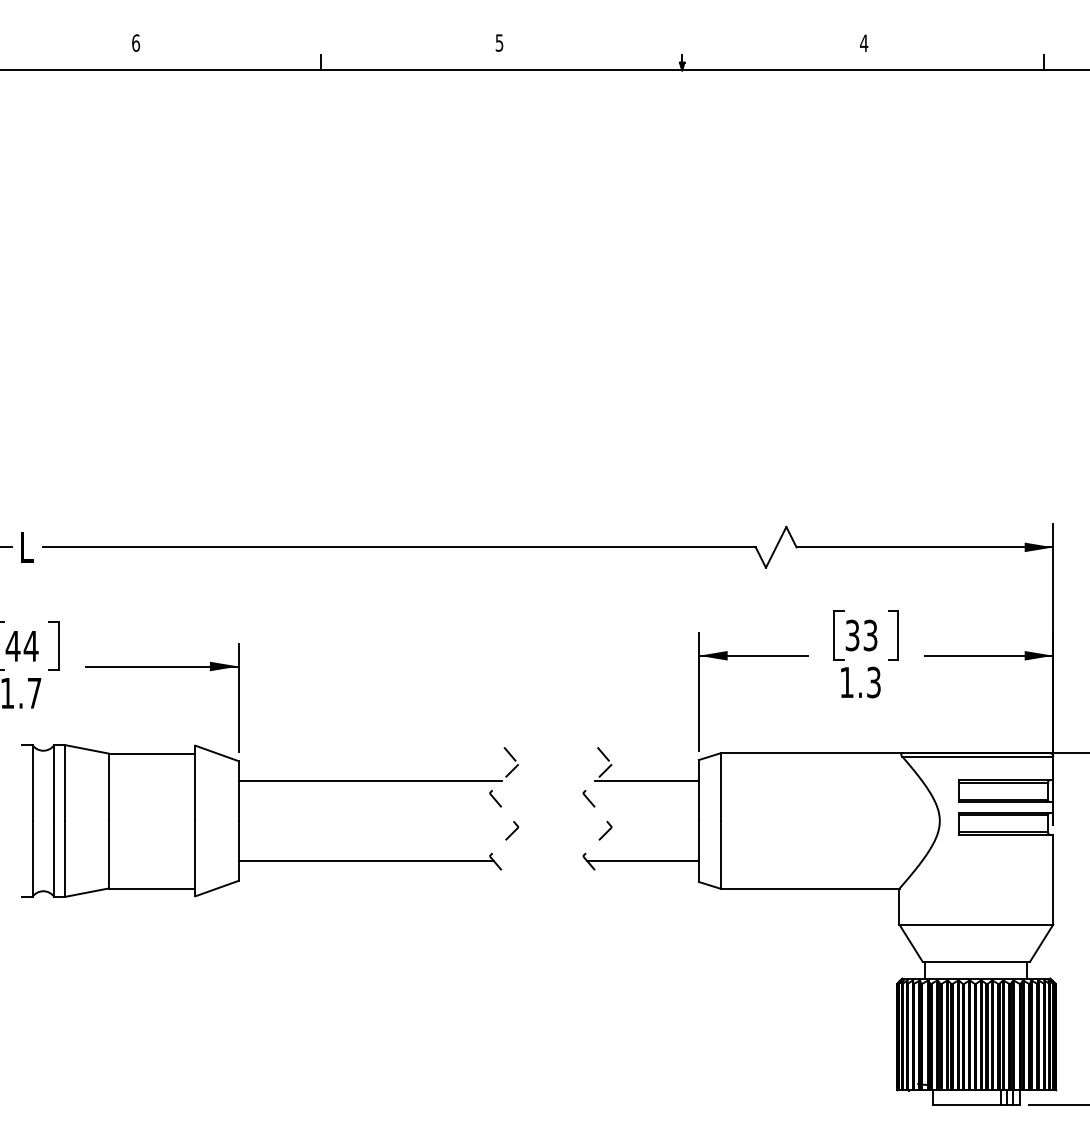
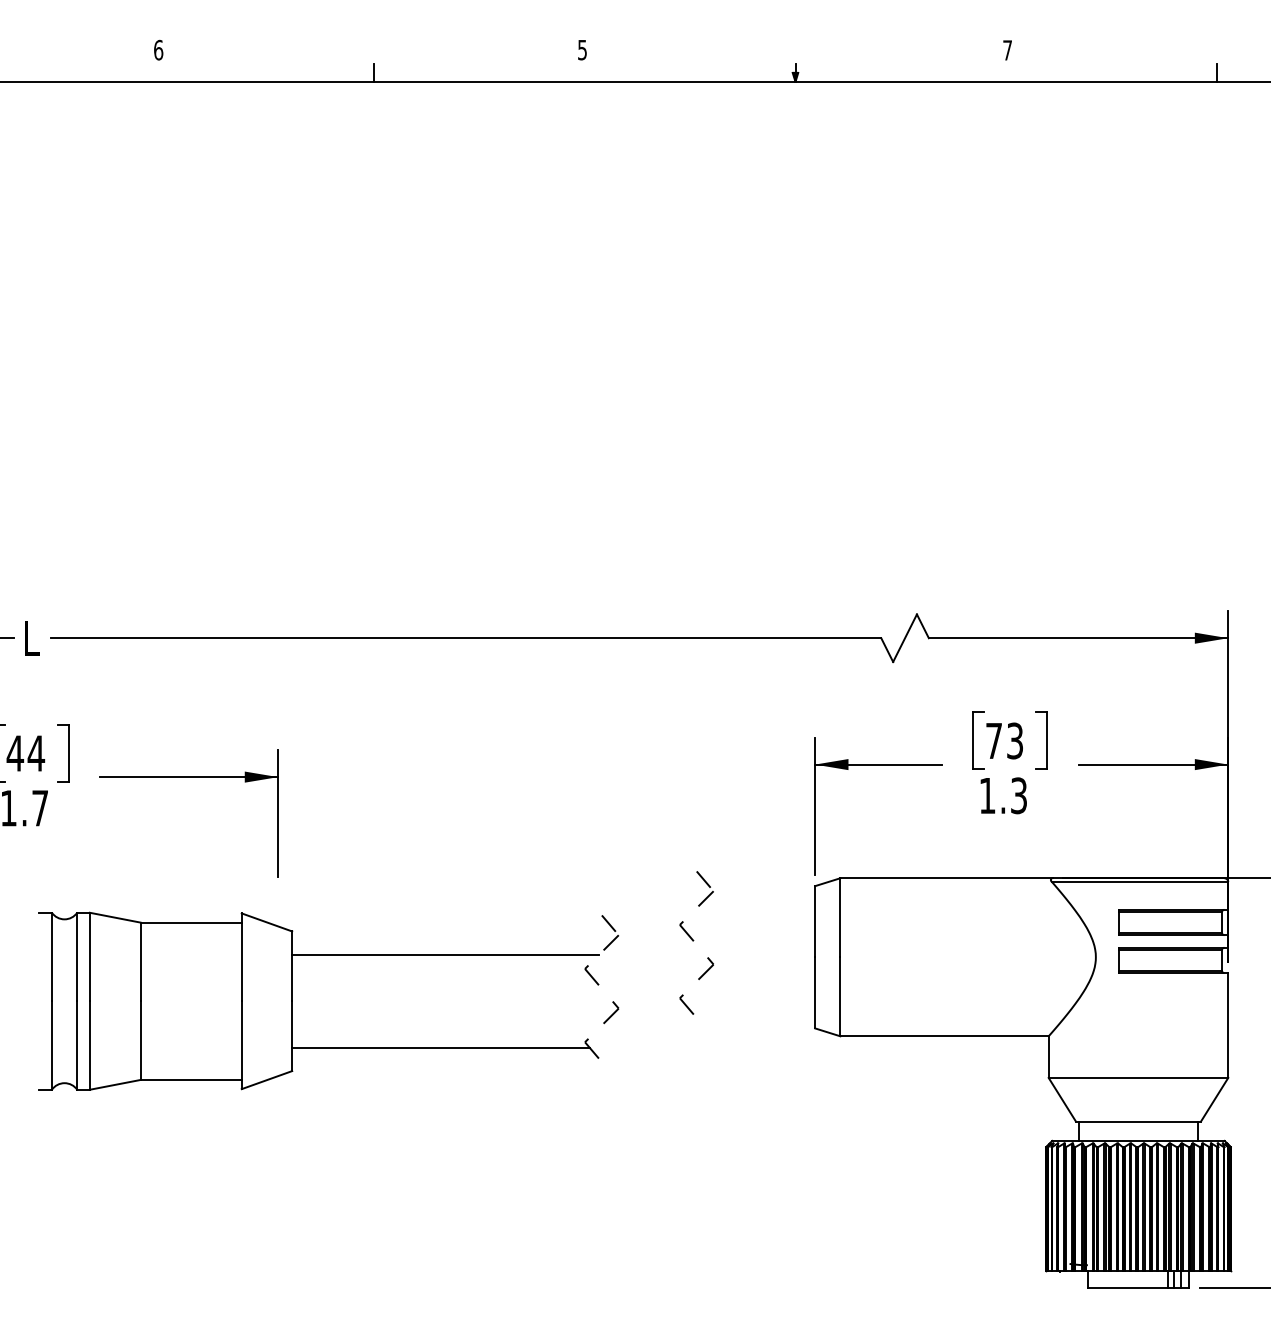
text: (864, 43) -> (1007, 50), 4 -> 7
text: (852, 635) -> (993, 740), 33 -> 73
line: (647, 780) -> (754, 910), removed
part: (238, 820) -> (292, 1000), moved
line: (642, 860) -> (749, 1003), removed

